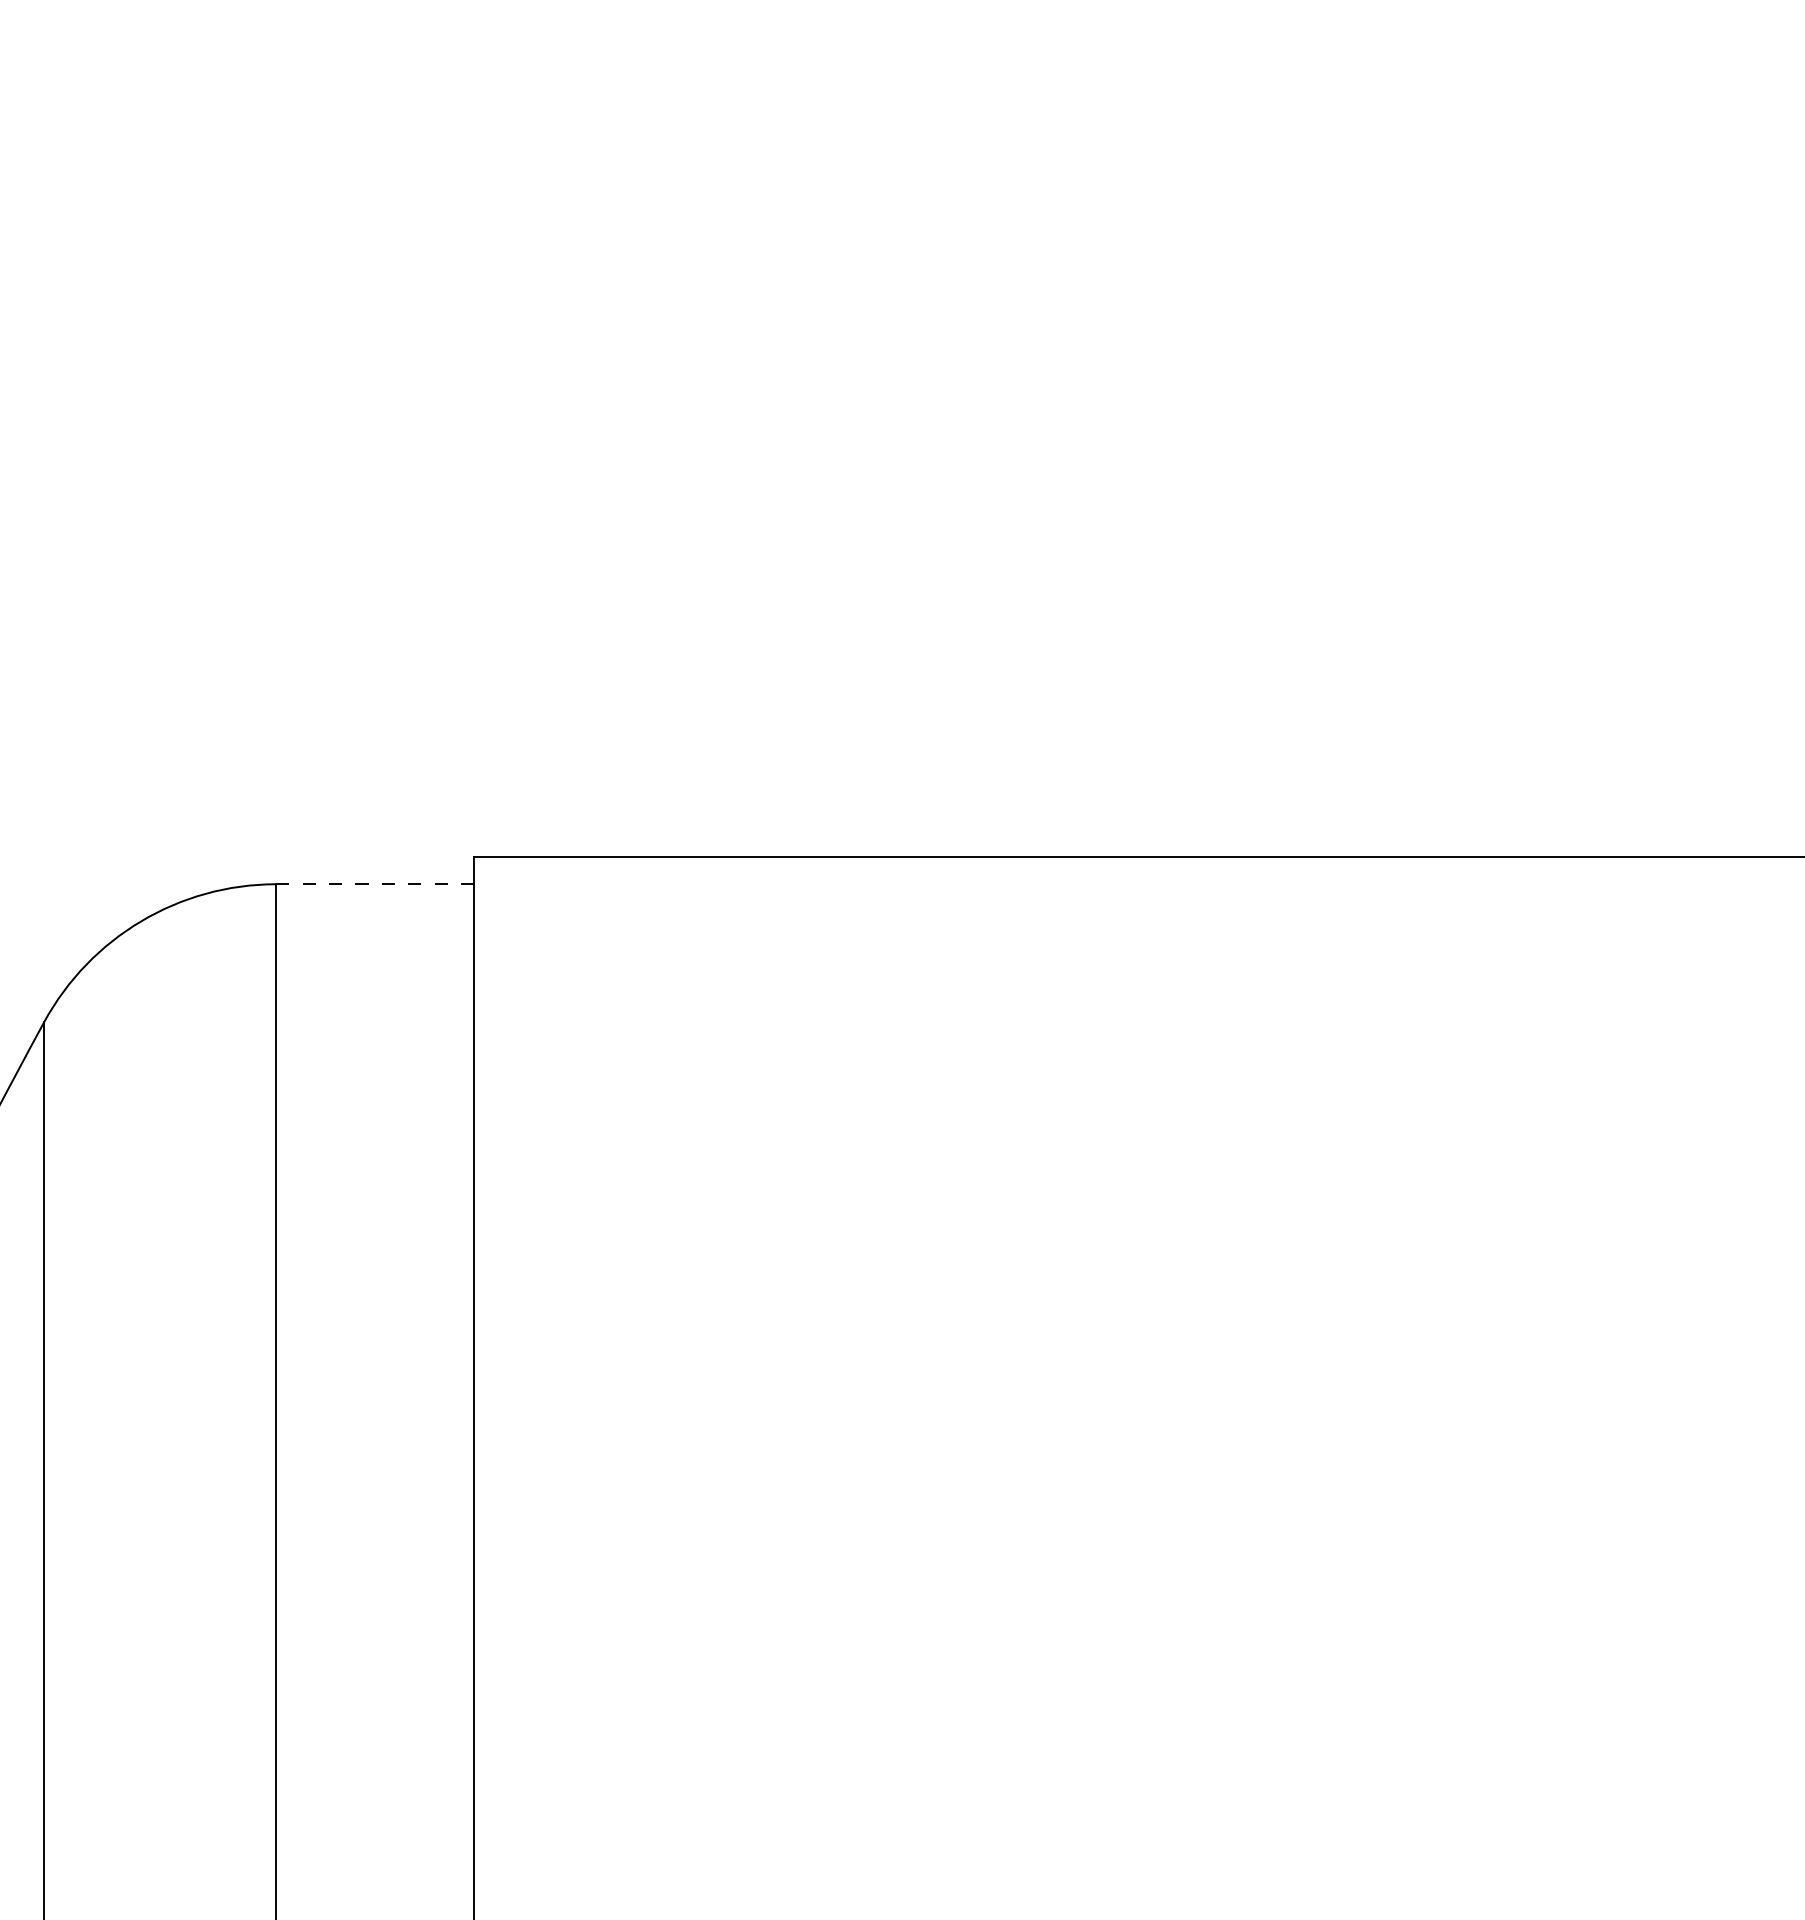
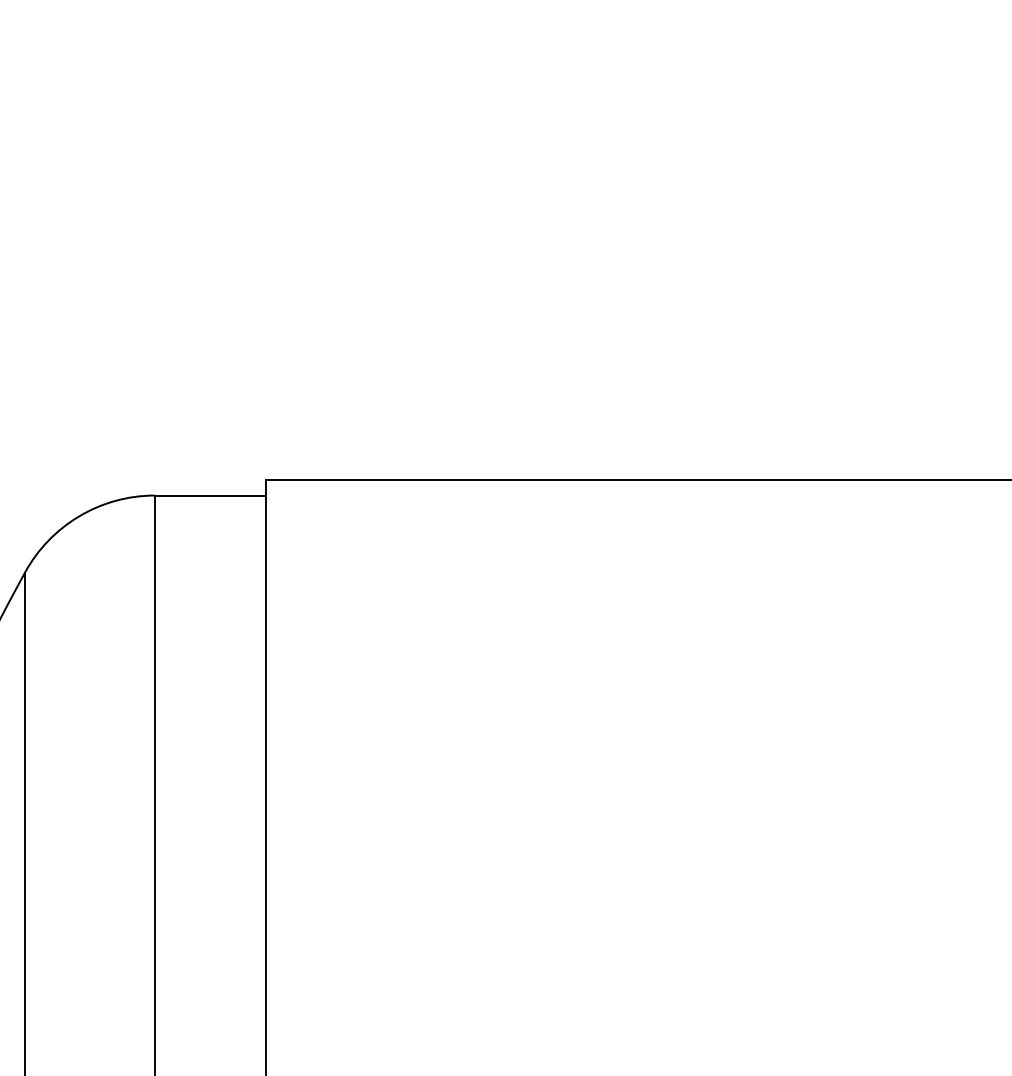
line: (373, 884) -> (209, 495), dashed -> solid

